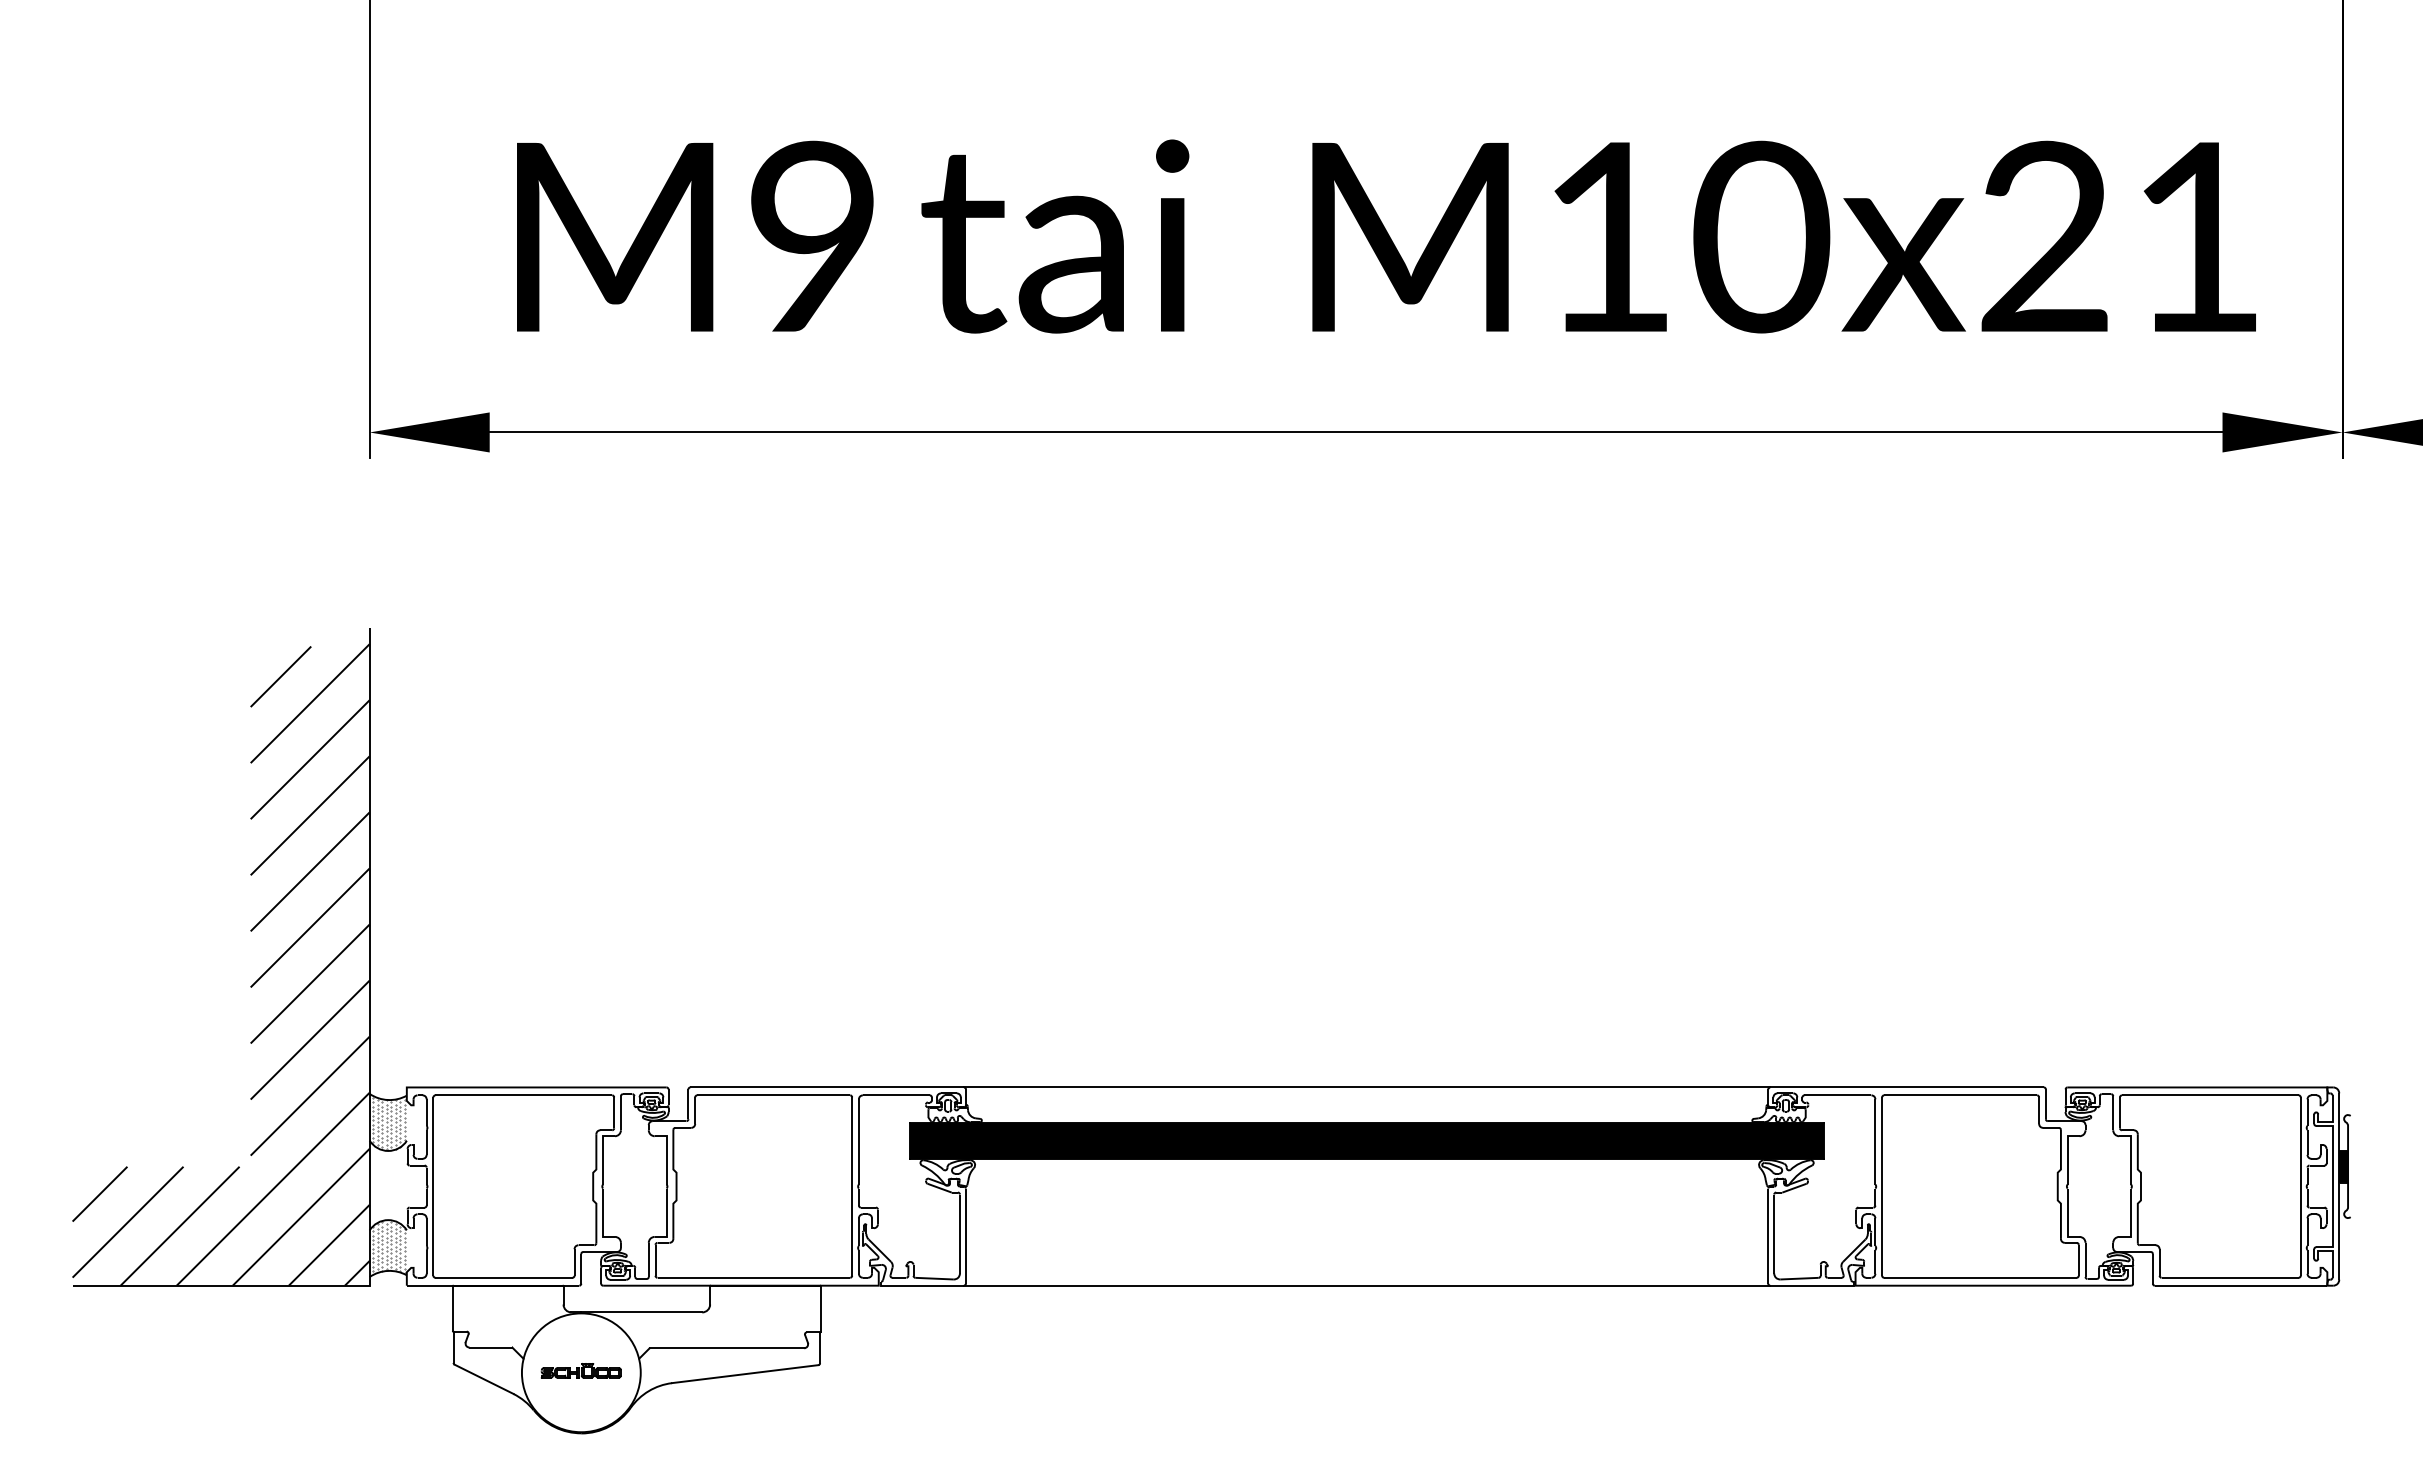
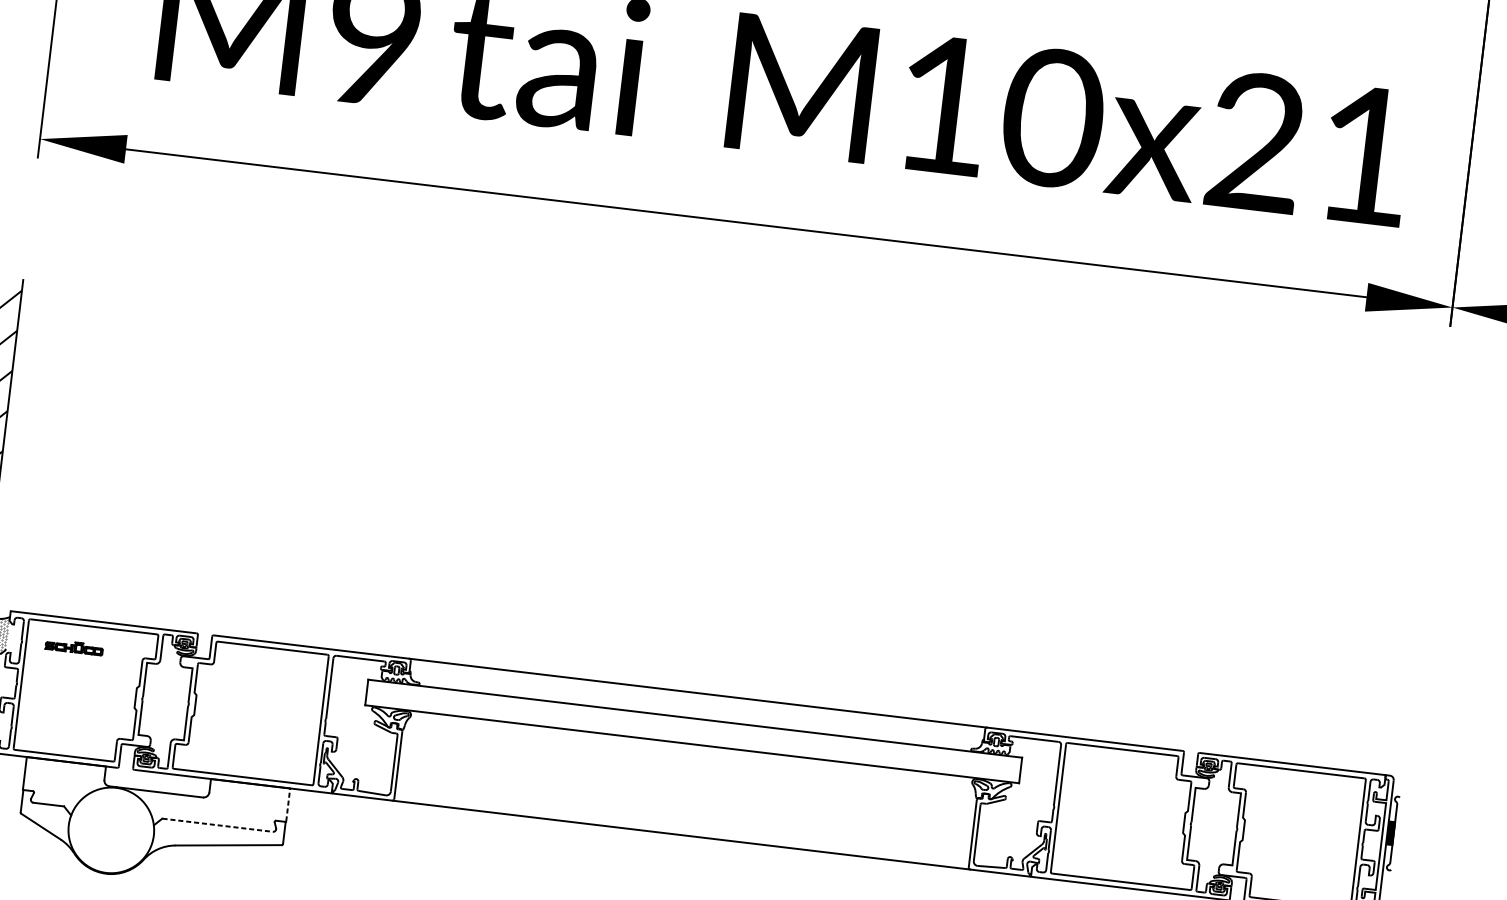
fill: (1366, 1140) -> (693, 731), removed
line: (820, 1309) -> (287, 805), solid -> dashed
line: (727, 1348) -> (218, 825), solid -> dashed
part: (580, 1370) -> (73, 647), moved

